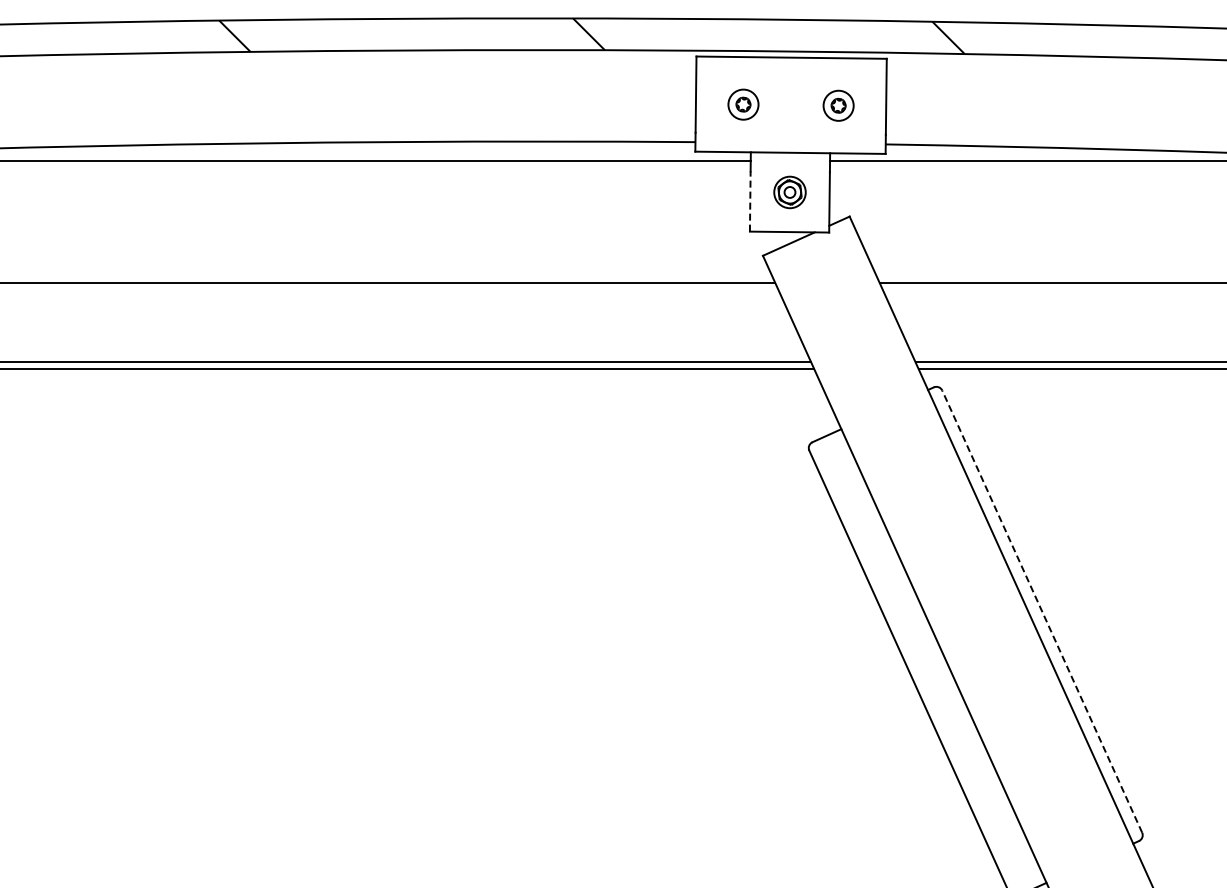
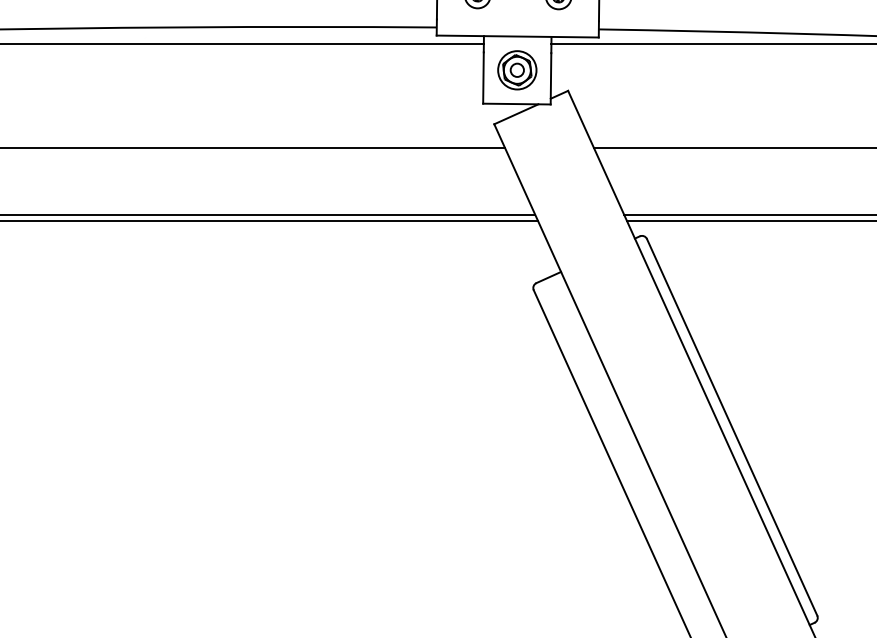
part: (789, 192) -> (516, 70), size x1.43
line: (750, 201) -> (483, 78), dashed -> solid
line: (1042, 611) -> (732, 427), dashed -> solid

